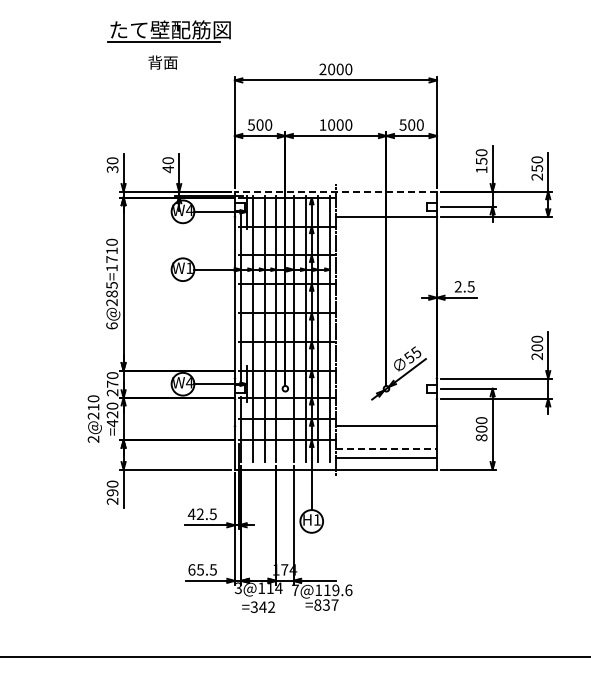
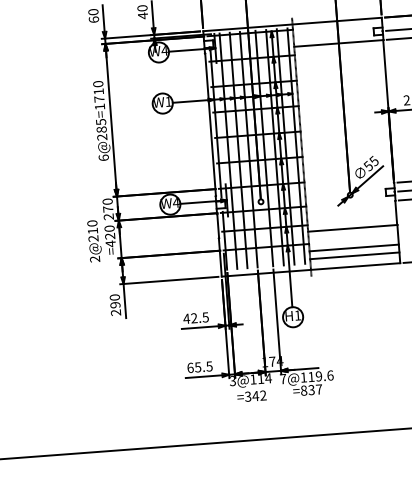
text: (112, 168) -> (93, 18), 30 -> 60
line: (335, 191) -> (292, 24), dashed -> solid
line: (386, 448) -> (354, 247), dashed -> solid

